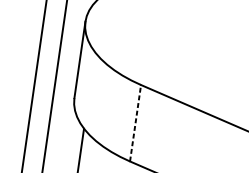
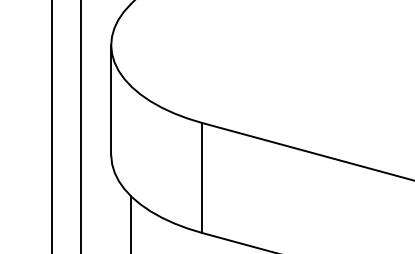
line: (135, 123) -> (202, 178), dashed -> solid

